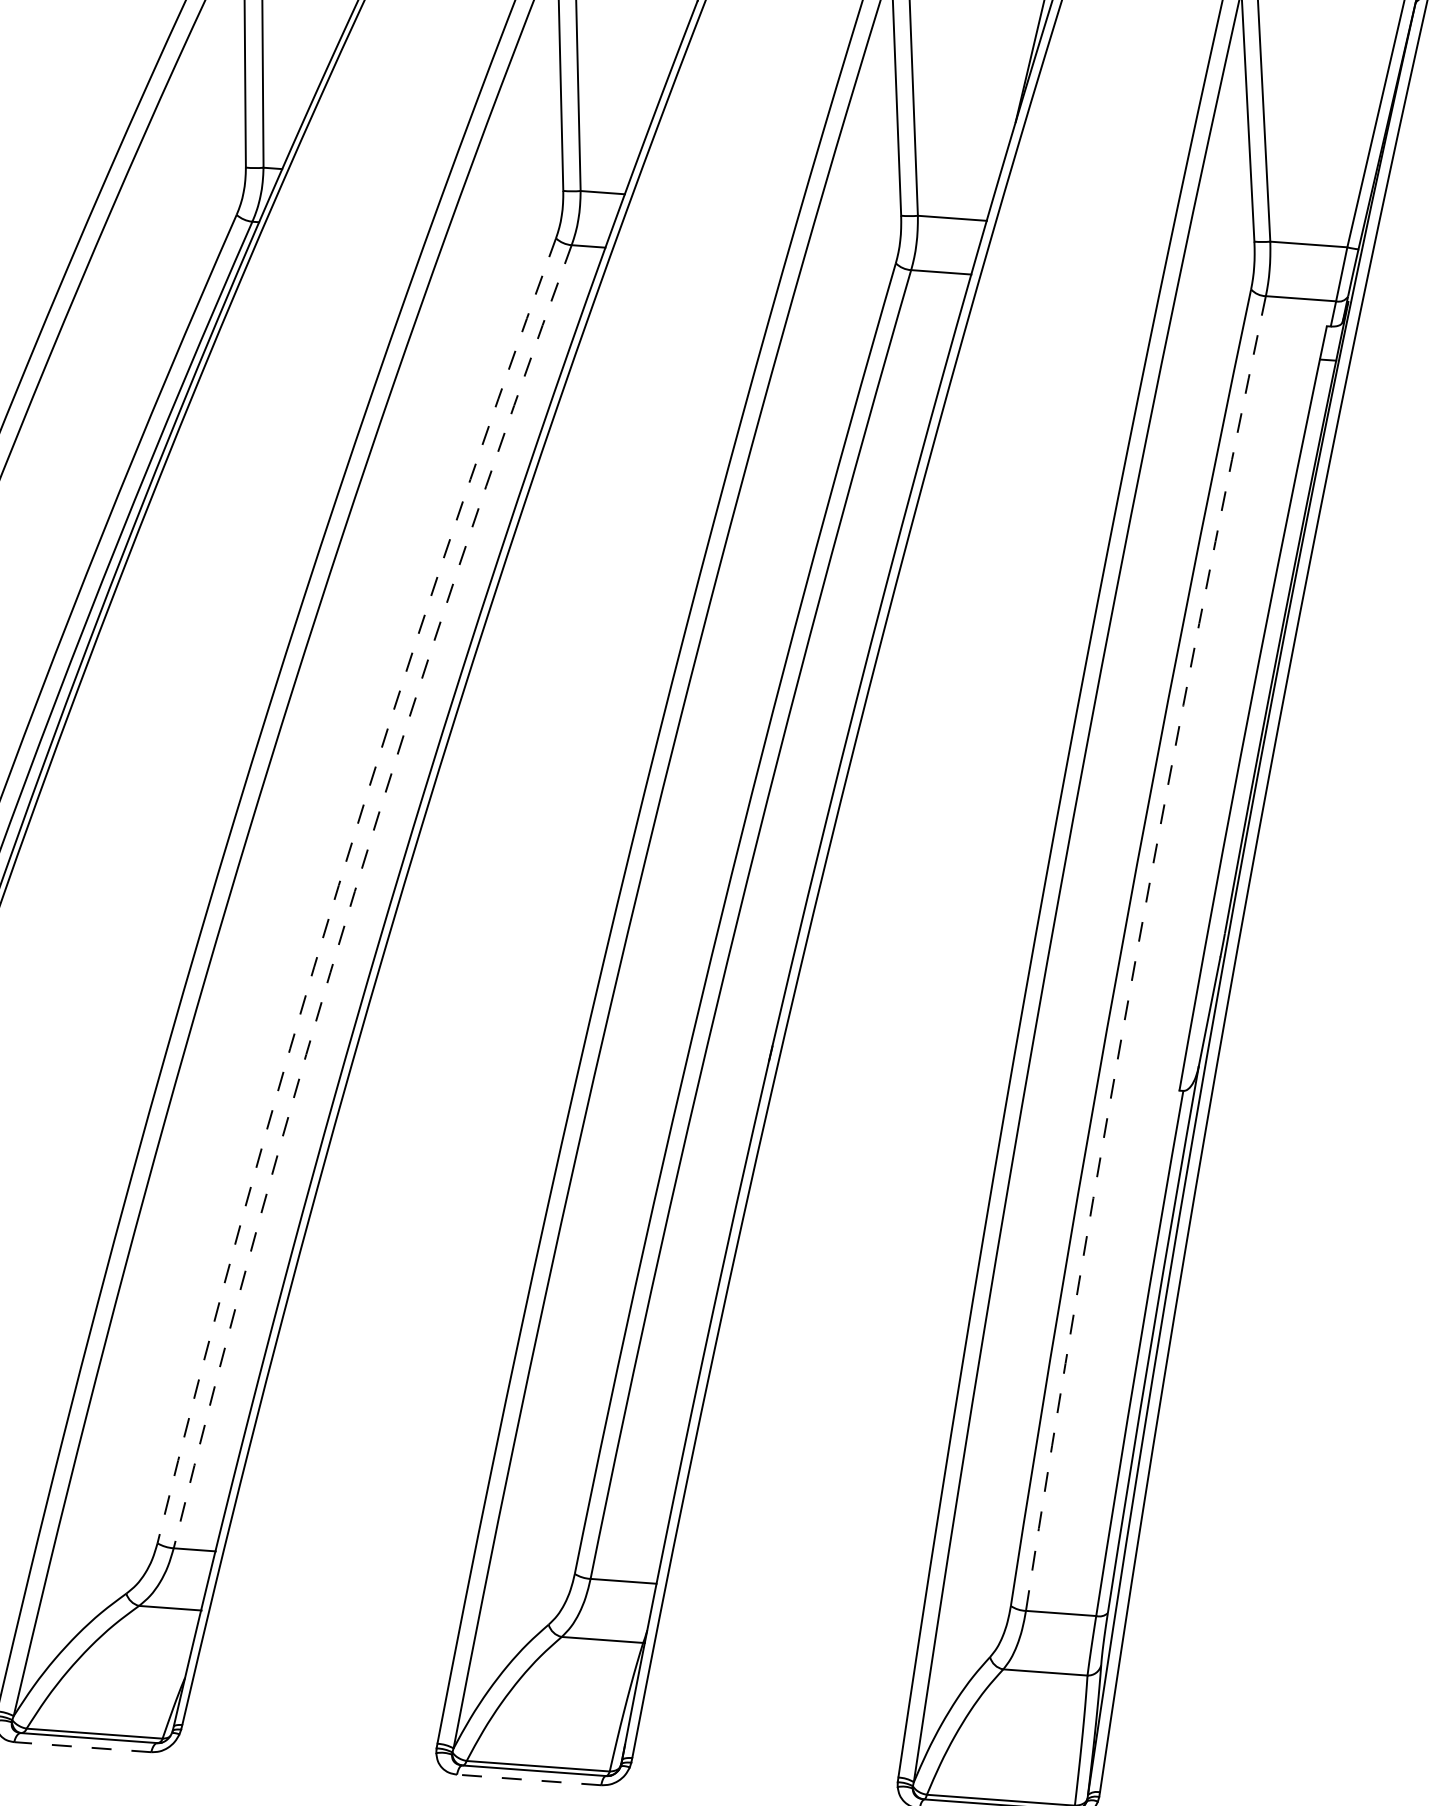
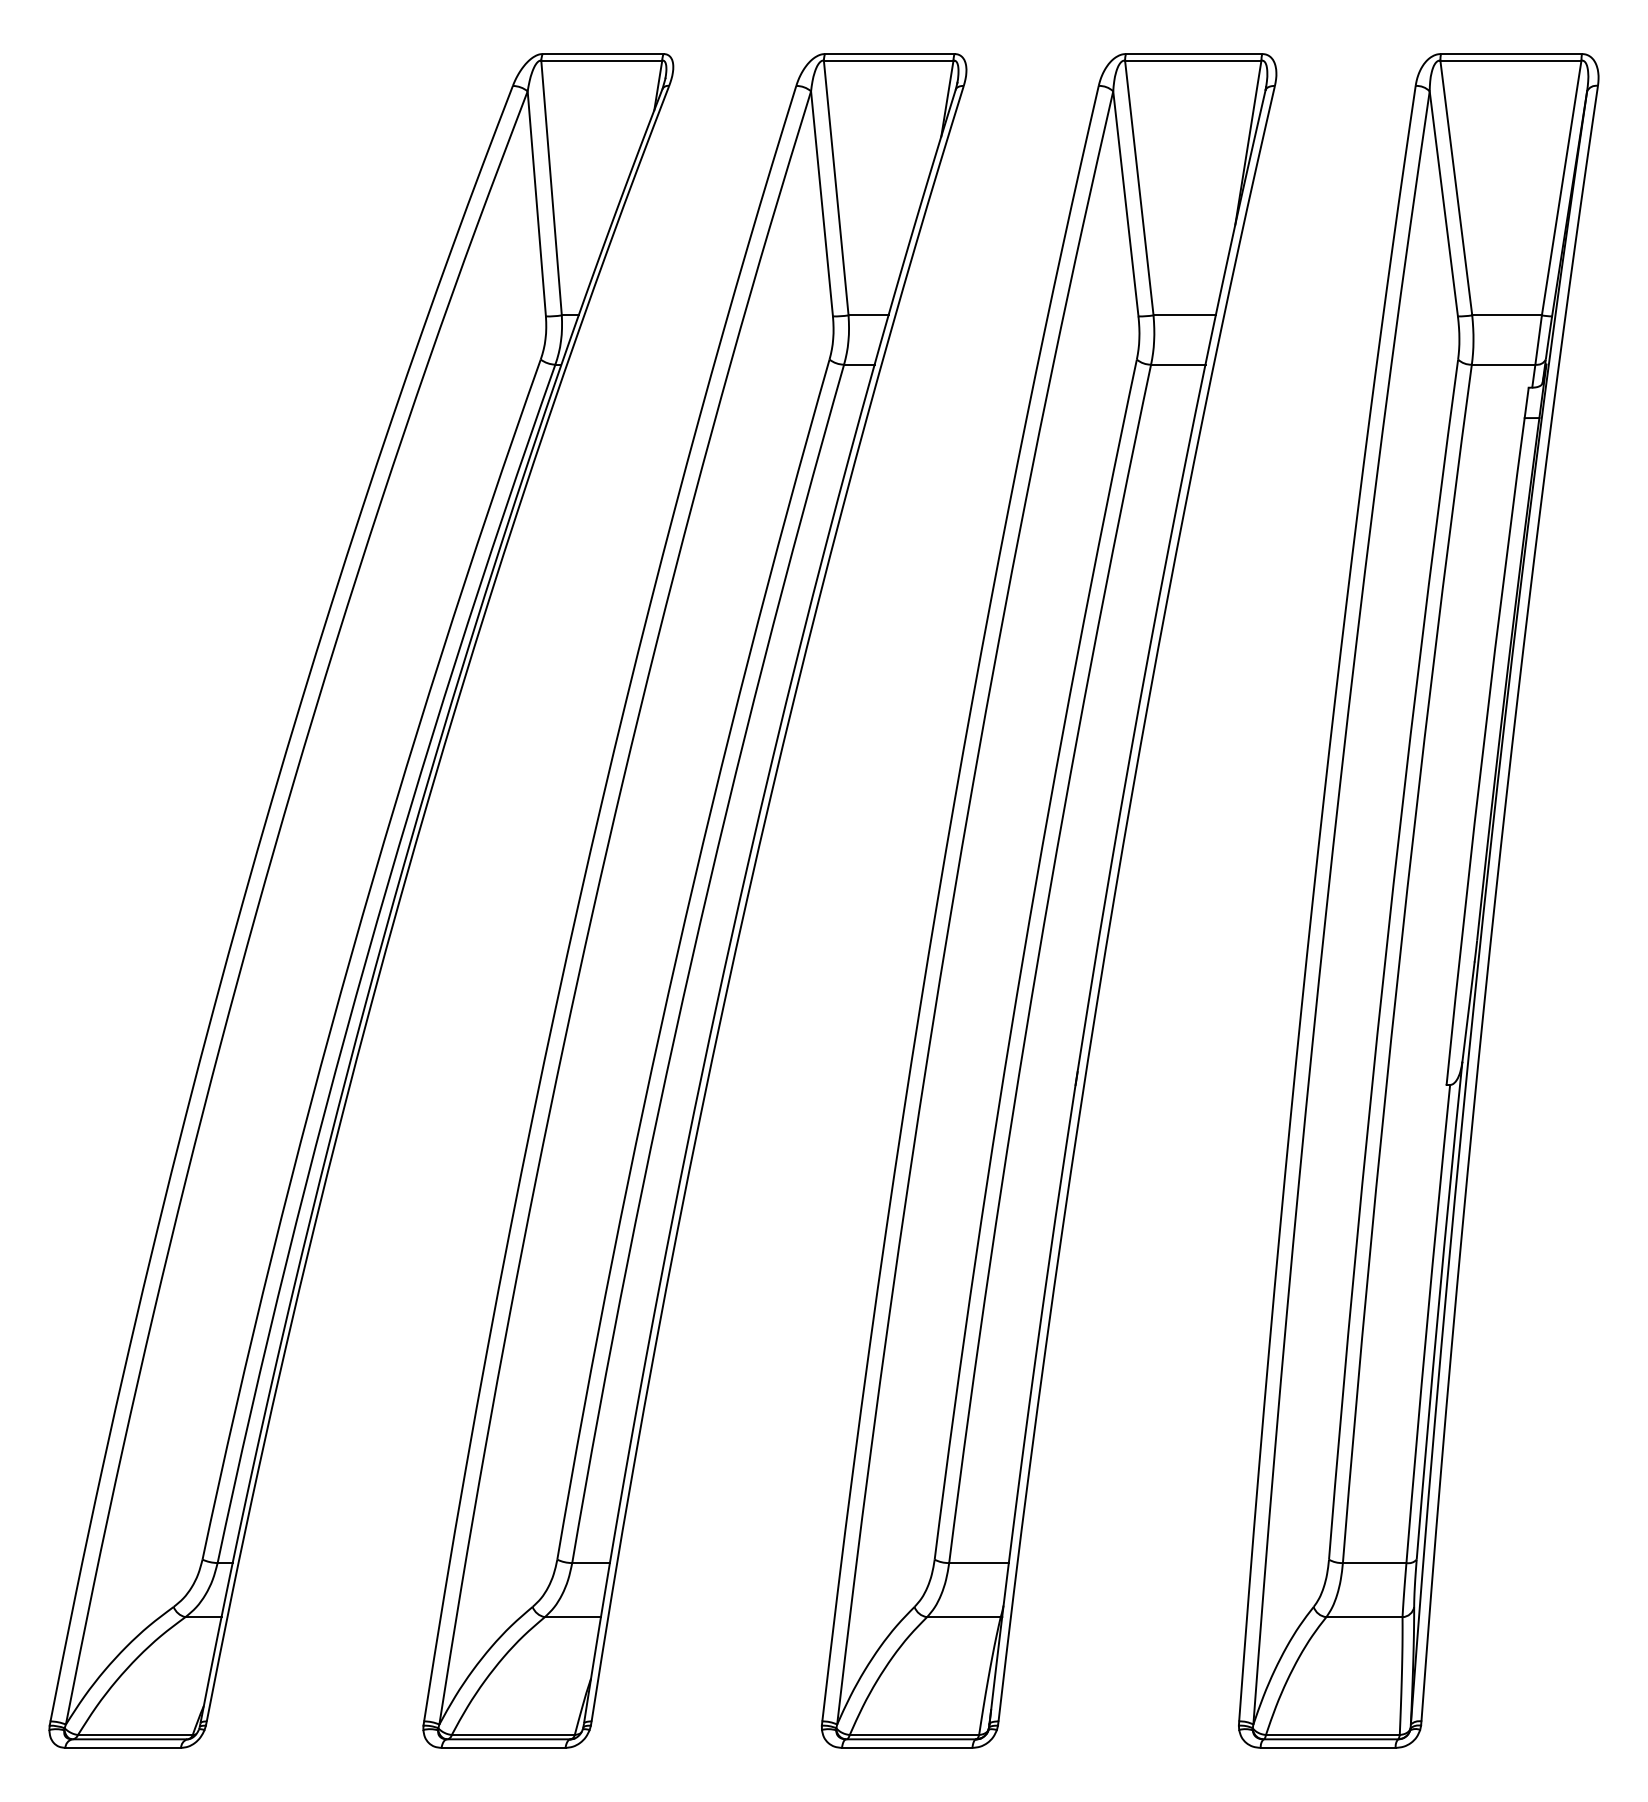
arc: (338, 884) -> (676, 955), dashed -> solid
arc: (354, 891) -> (691, 960), dashed -> solid
arc: (1137, 951) -> (1399, 962), dashed -> solid
line: (82, 1746) -> (503, 1747), dashed -> solid
line: (528, 1779) -> (906, 1747), dashed -> solid

